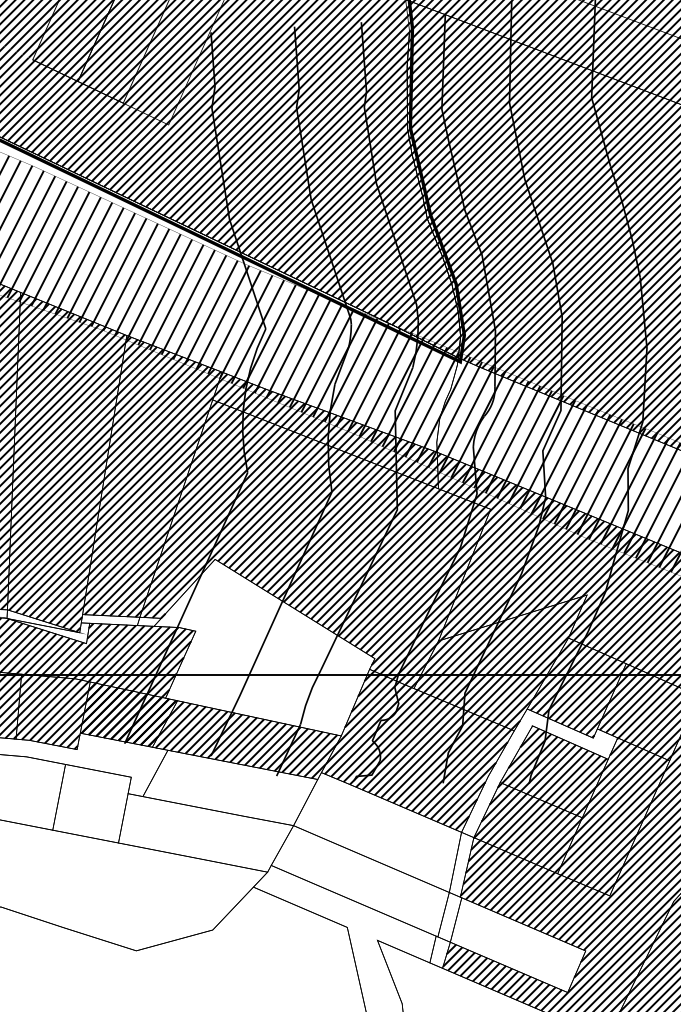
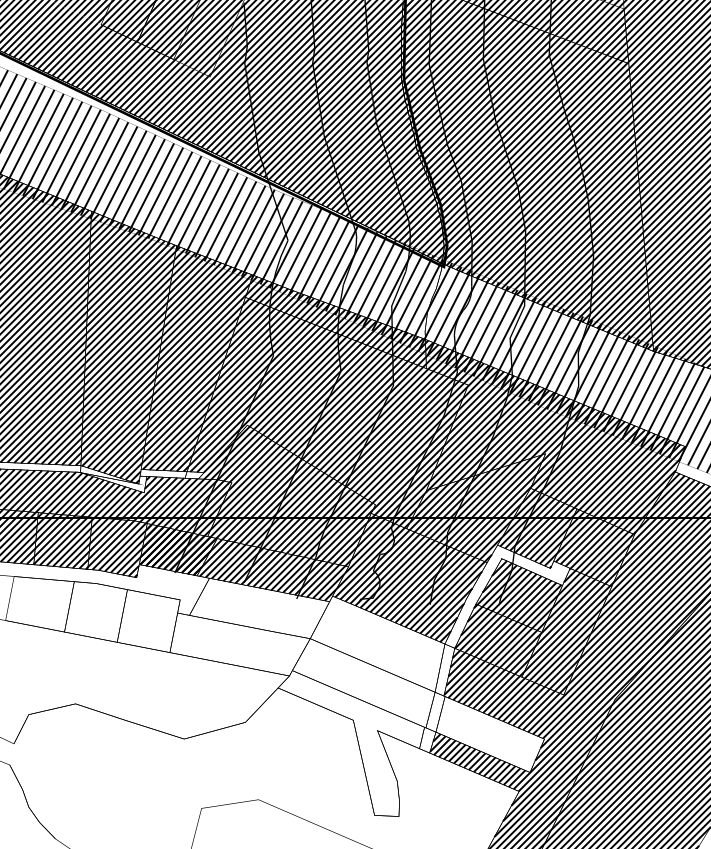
hatch: (266, 648) -> (288, 496), added

